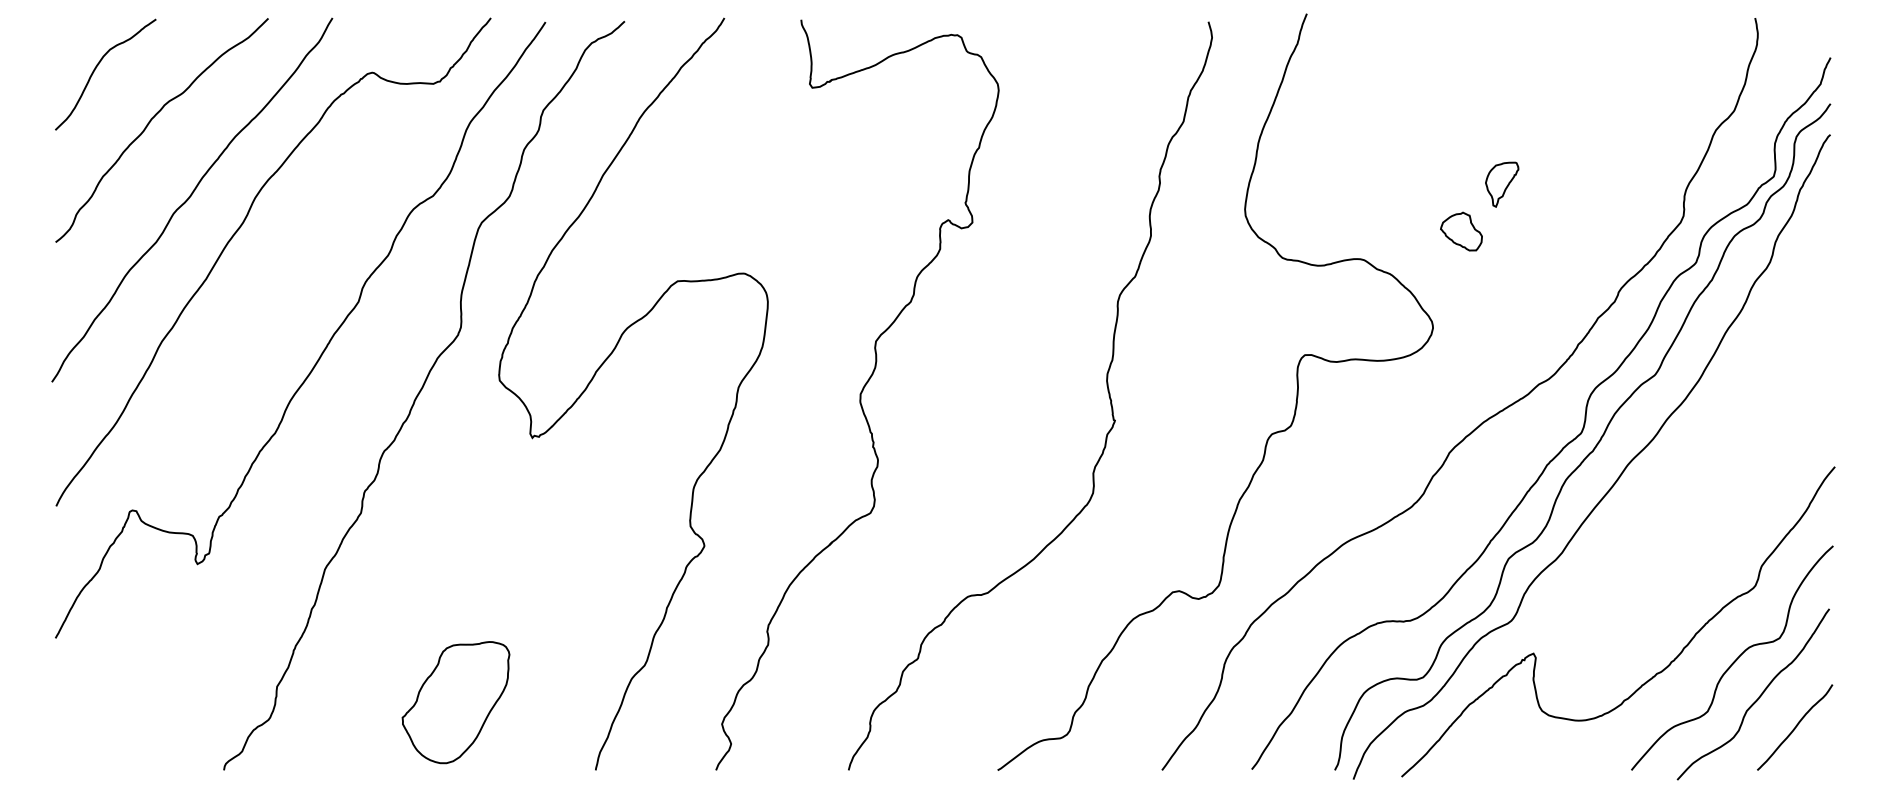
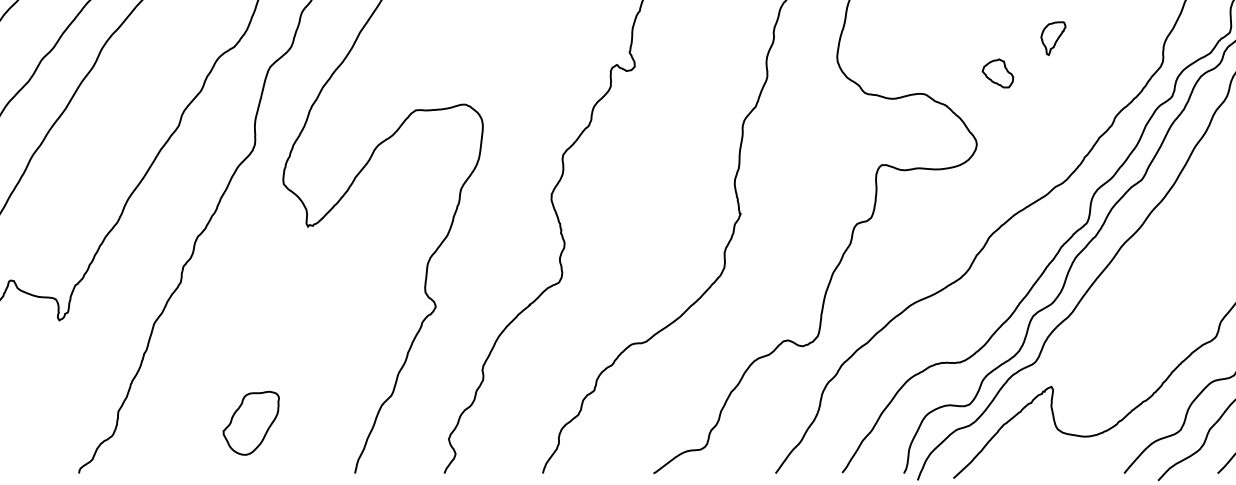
part: (1502, 184) -> (1053, 38), moved
part: (455, 702) -> (250, 423), size x0.7

